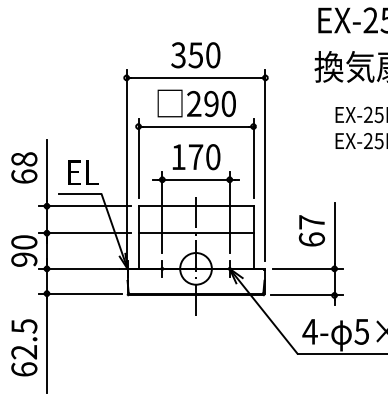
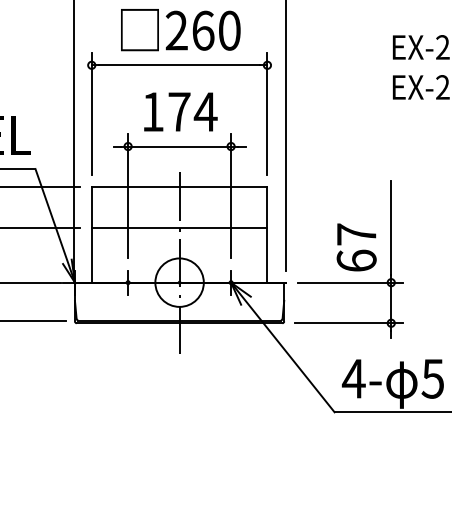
text: (211, 103) -> (203, 30), 290 -> 260
text: (212, 157) -> (204, 112), 170 -> 174
text: (311, 230) -> (356, 246), moved

